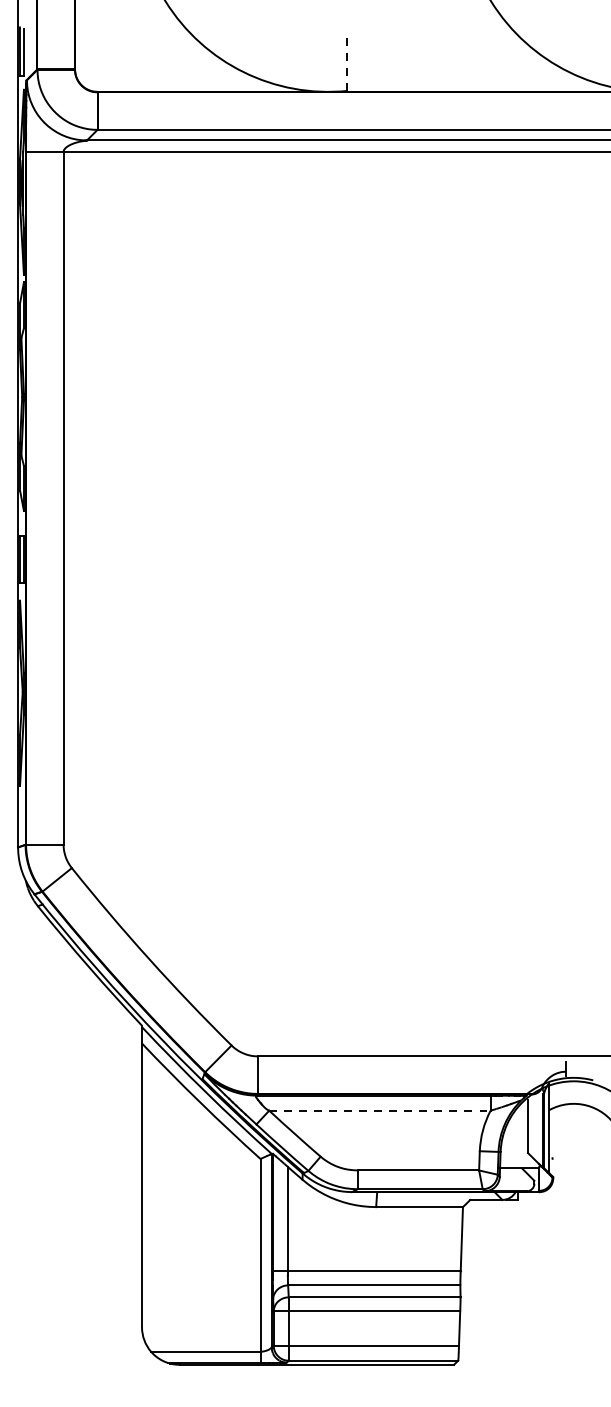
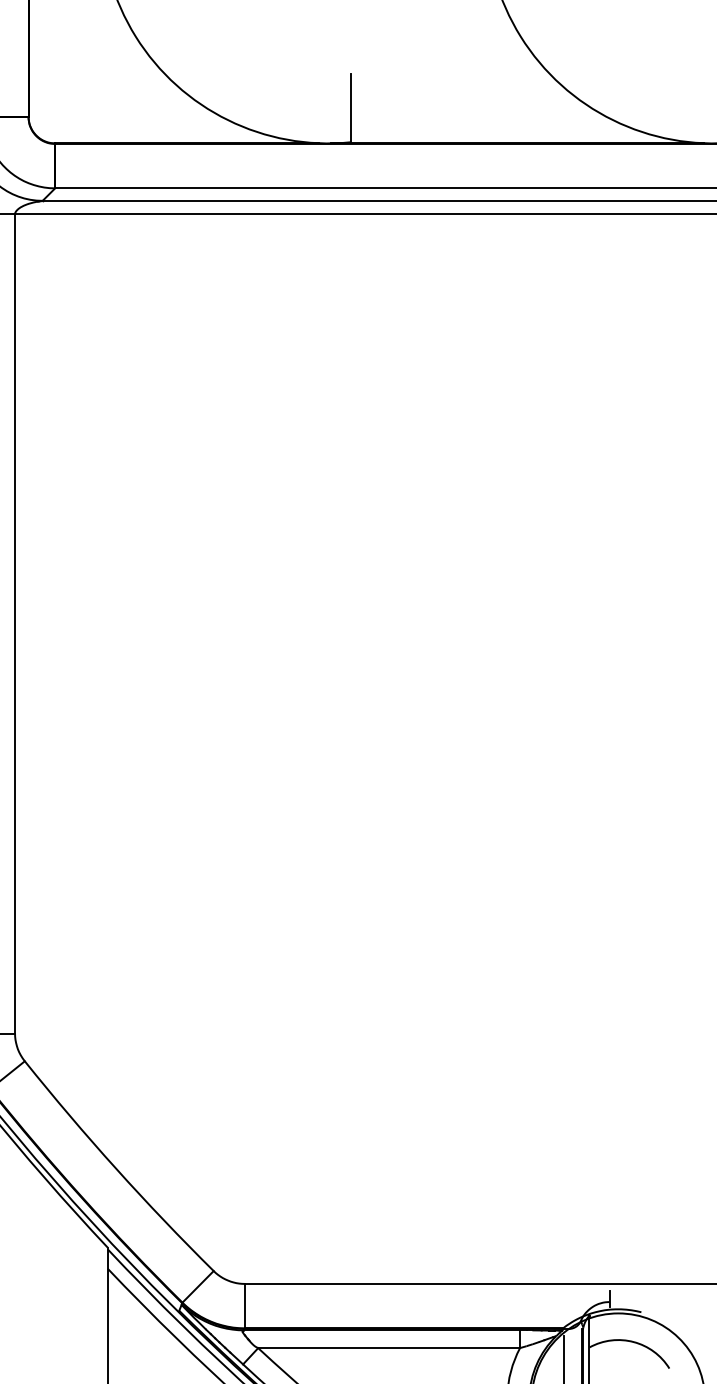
line: (347, 61) -> (350, 107), dashed -> solid
line: (379, 1110) -> (388, 1347), dashed -> solid

